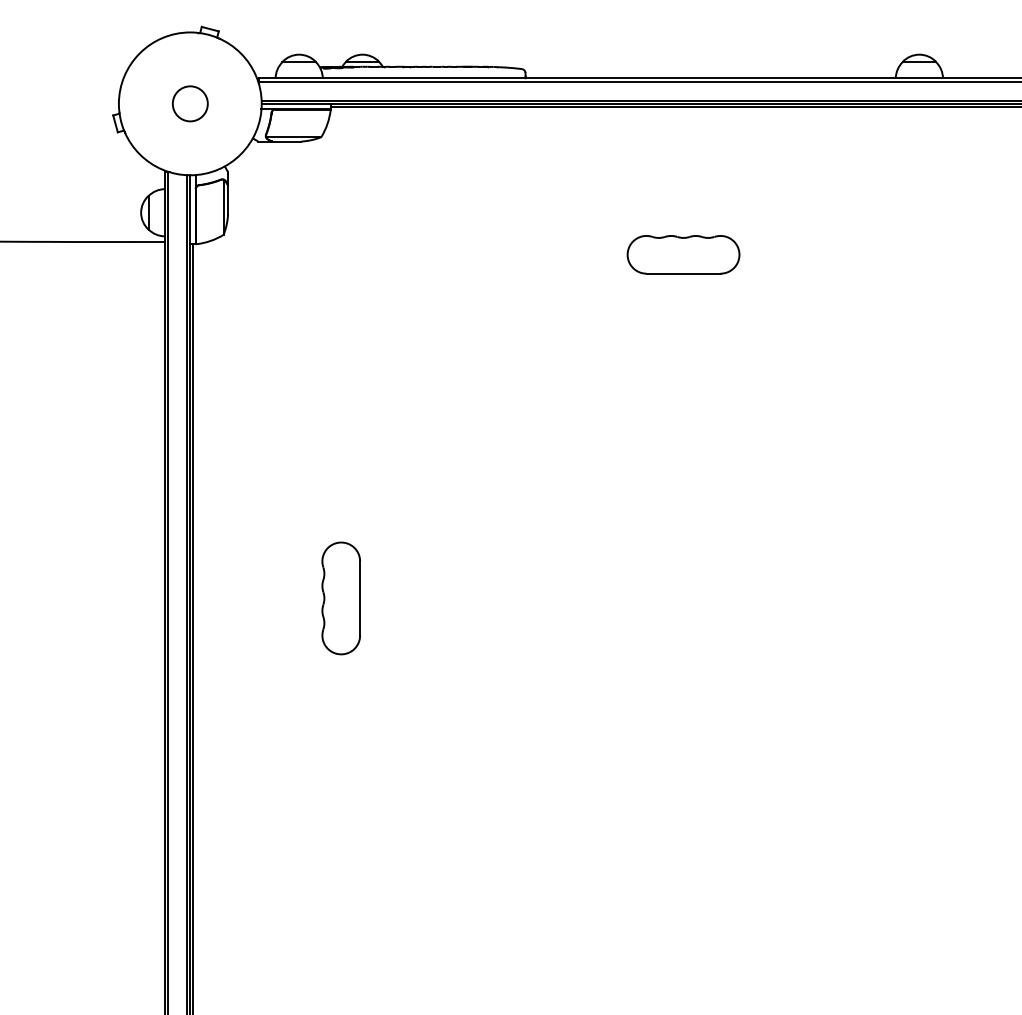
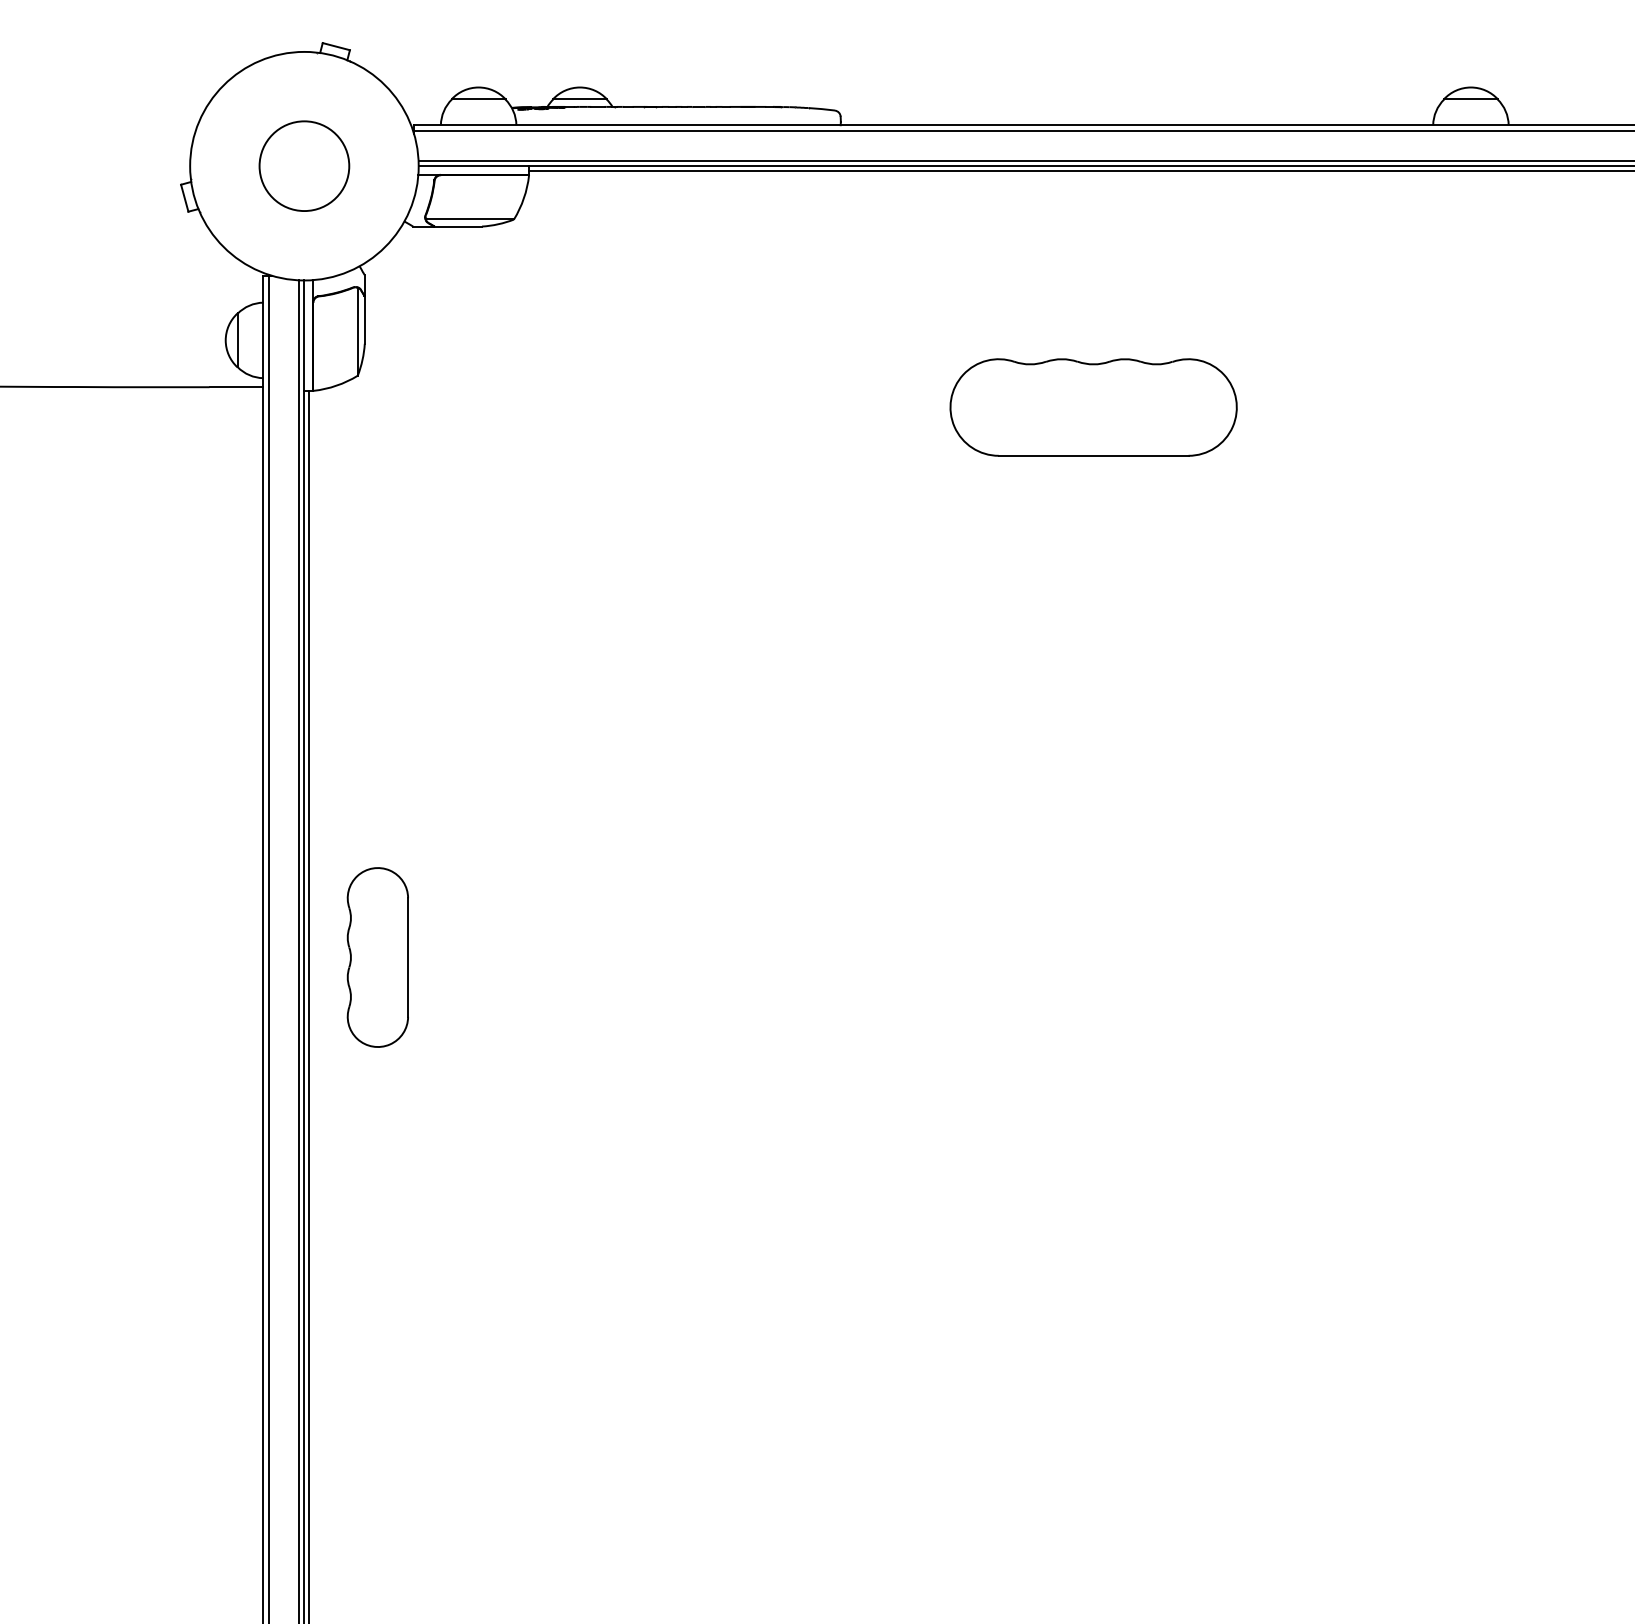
circle: (189, 103) -> (303, 165), size x1.6
part: (683, 254) -> (1093, 407), size x1.6
part: (340, 598) -> (376, 957), moved

